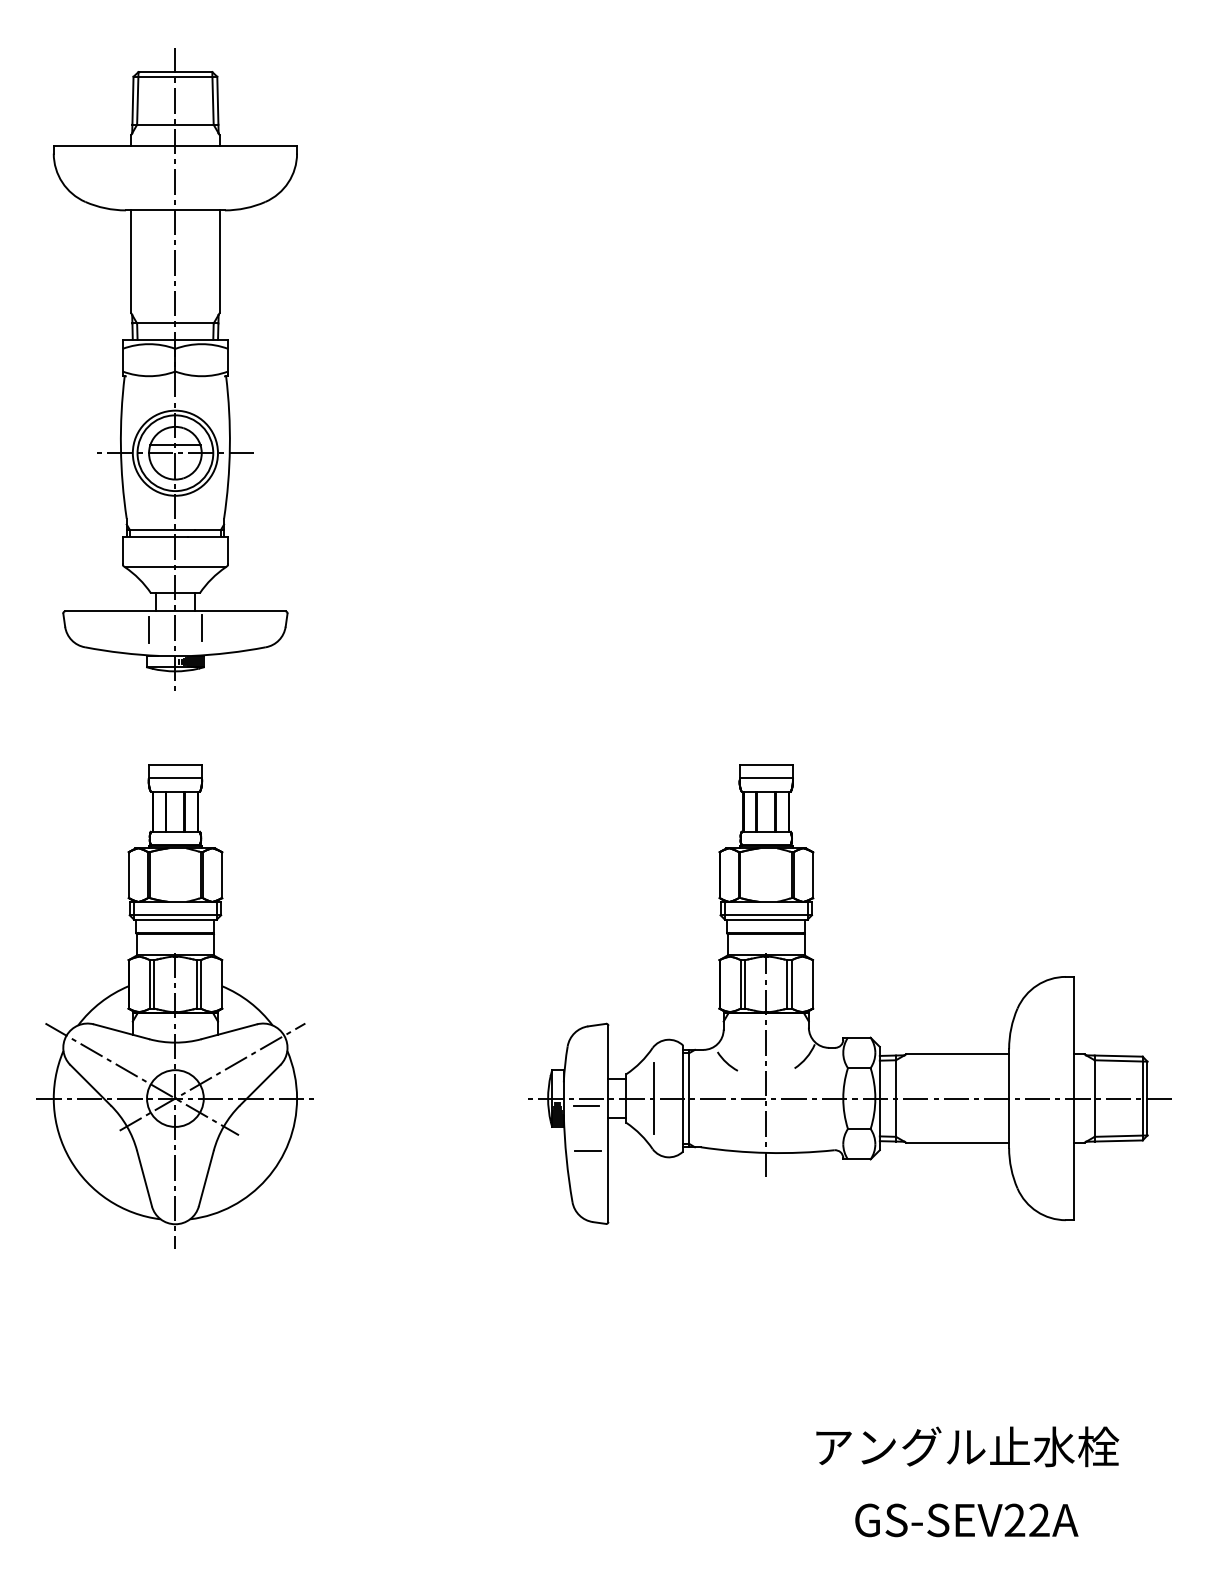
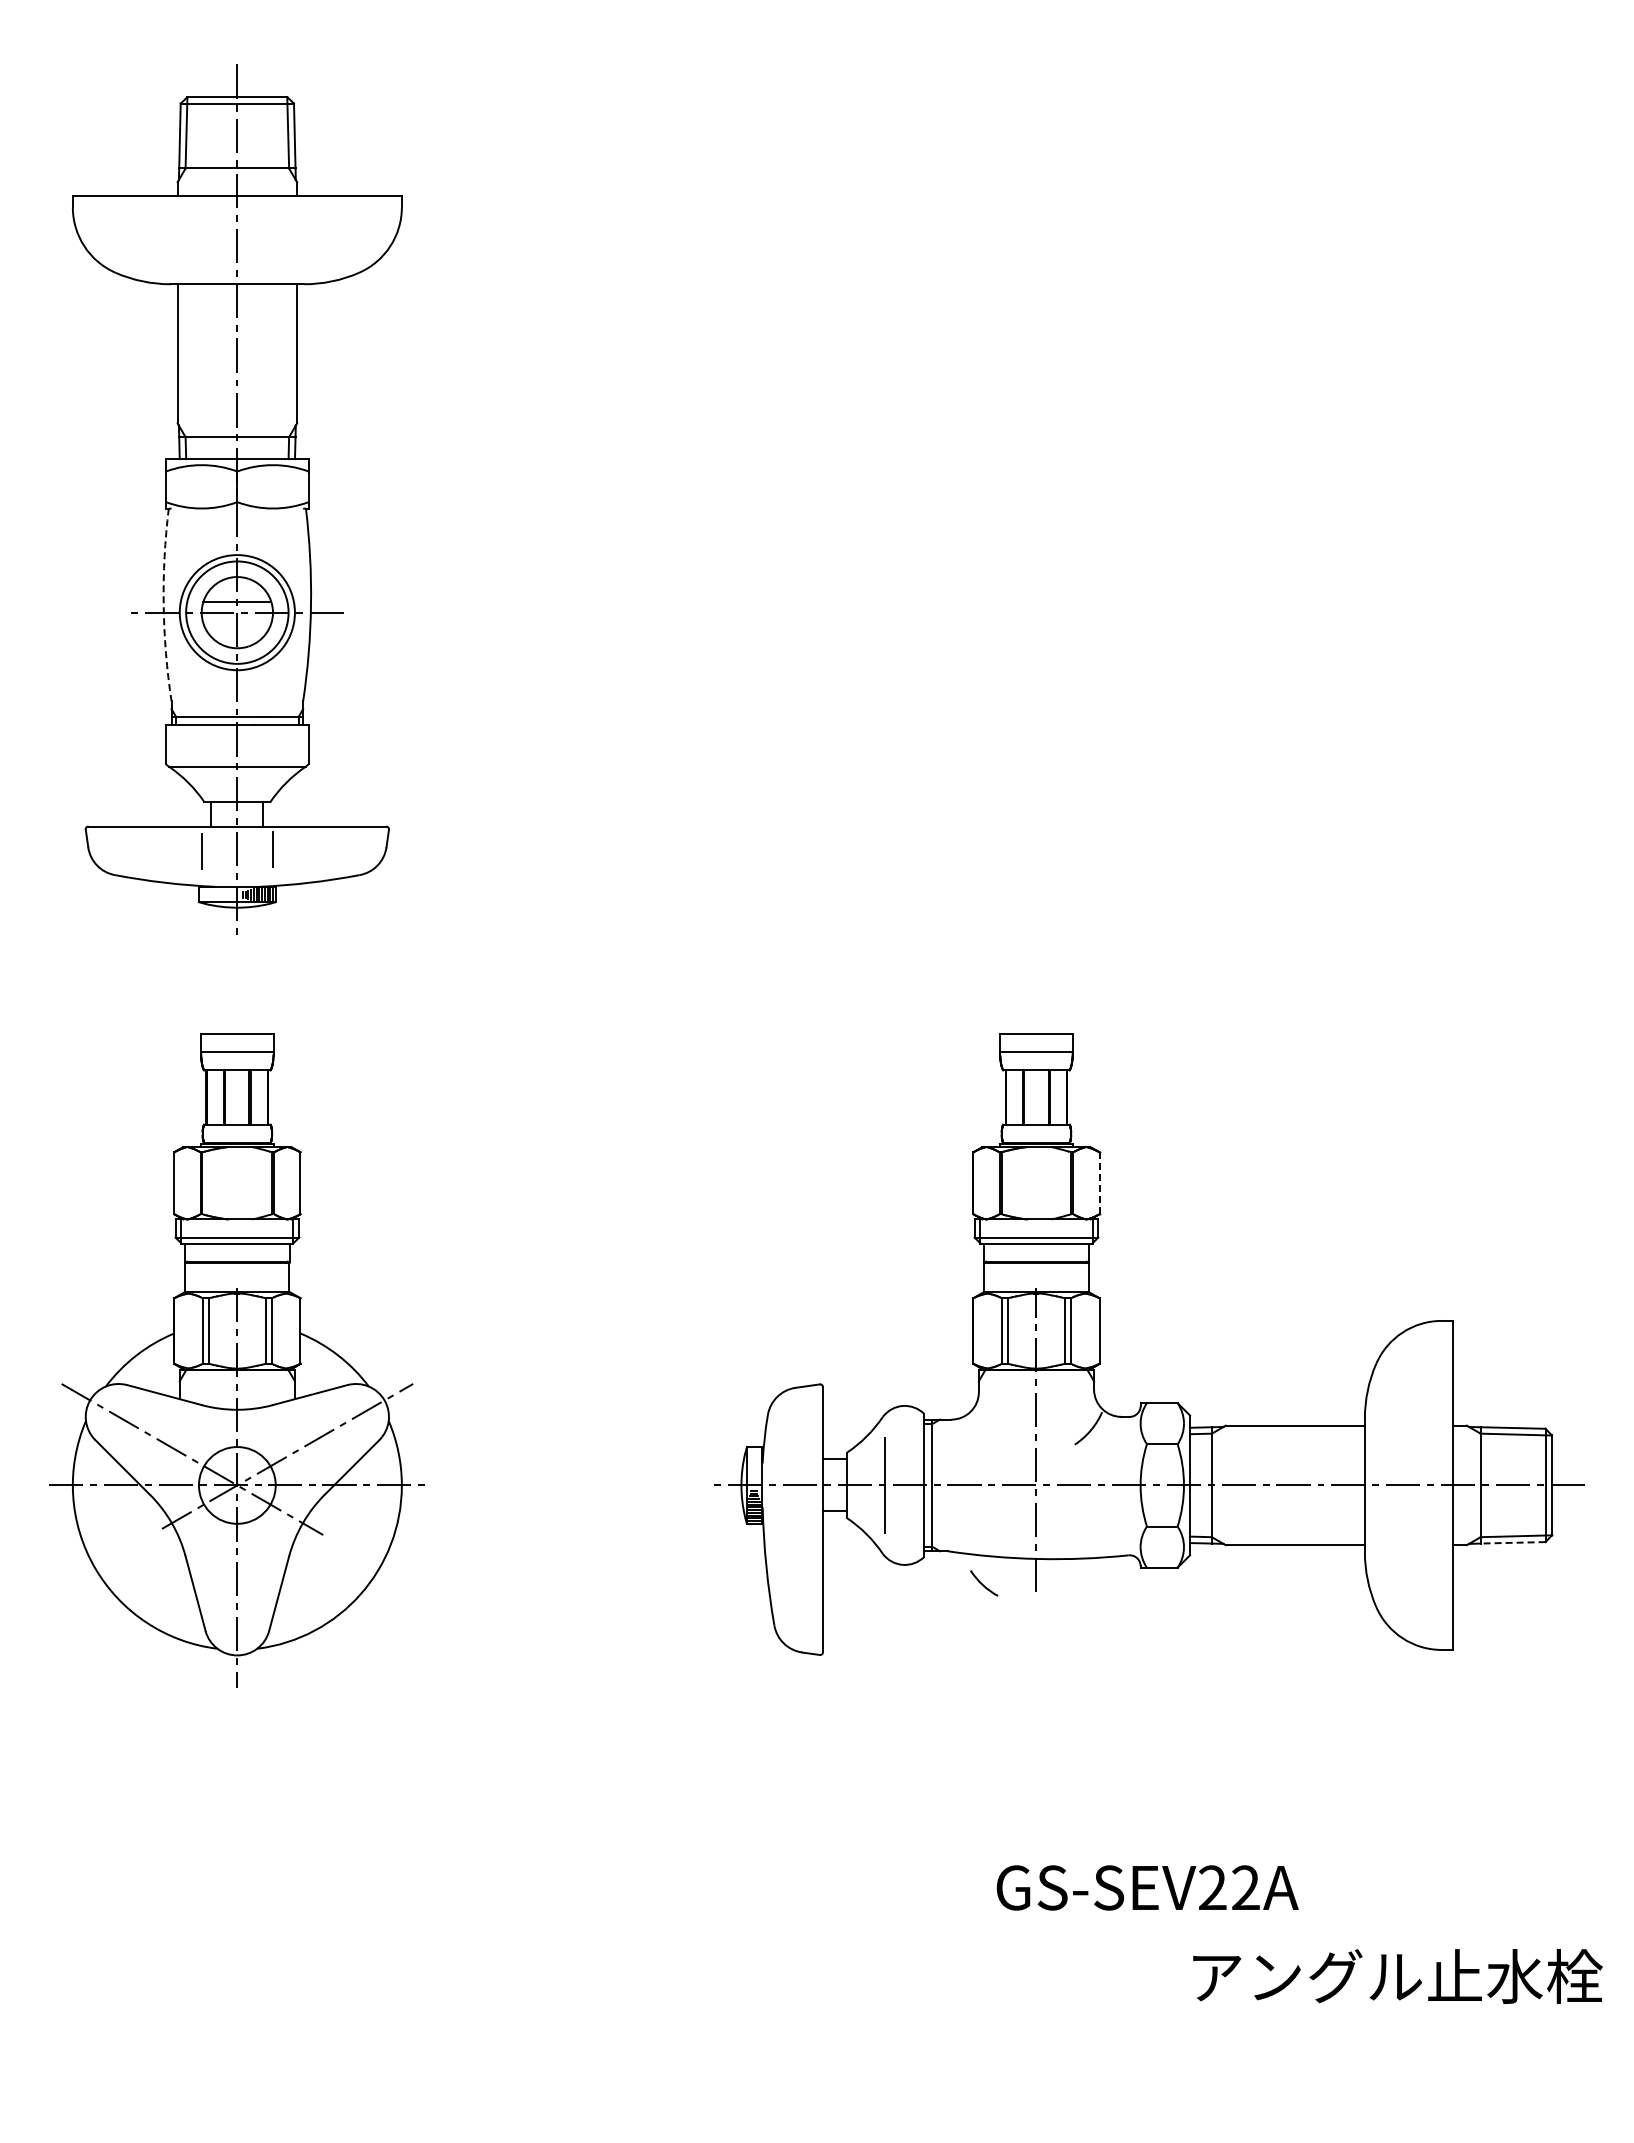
arc: (120, 447) -> (163, 604), solid -> dashed
line: (812, 875) -> (1099, 1183), solid -> dashed
arc: (727, 1062) -> (983, 1584), moved
line: (585, 1105) -> (792, 1494), removed
line: (1118, 1140) -> (1512, 1542), solid -> dashed
line: (587, 1151) -> (794, 1556), removed
text: (967, 1446) -> (1397, 1976), moved
text: (966, 1520) -> (1147, 1887), moved

